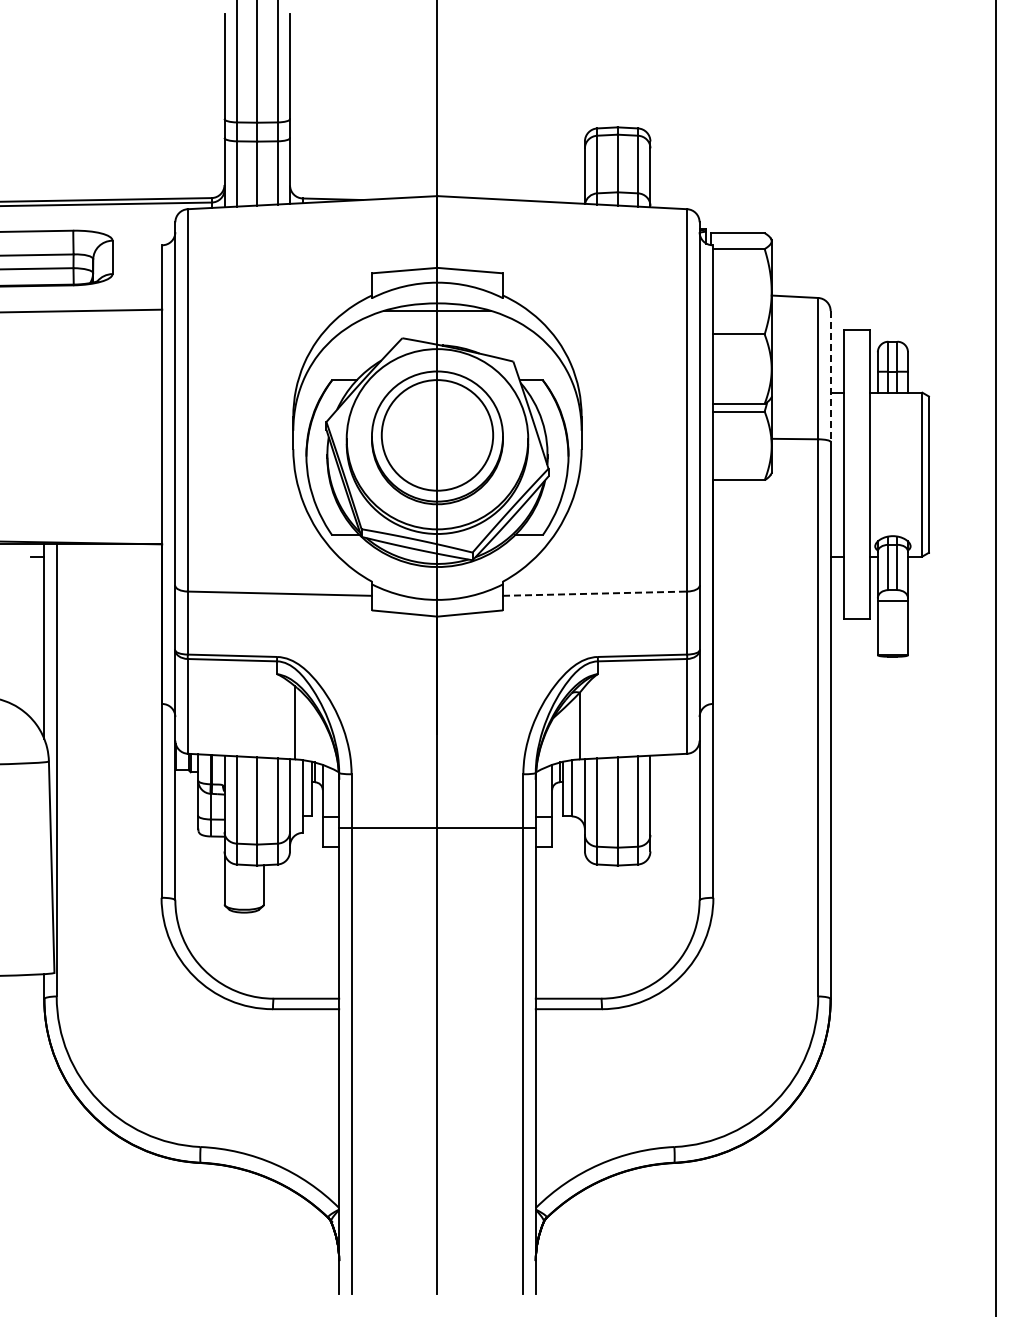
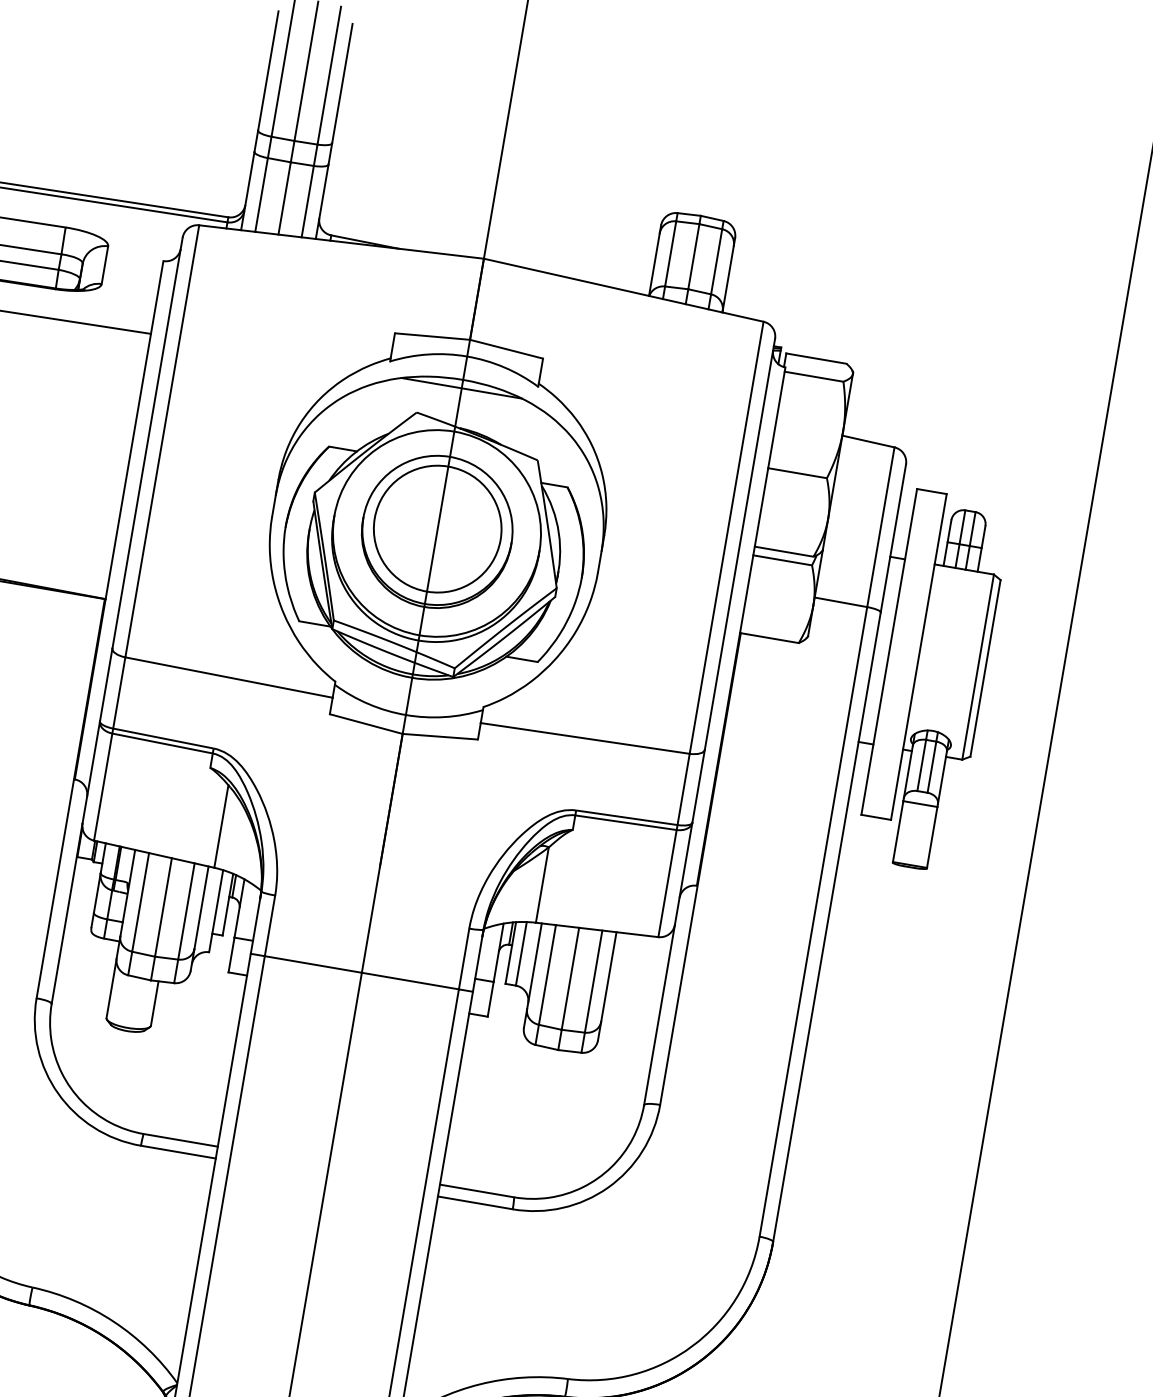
line: (830, 377) -> (893, 539), dashed -> solid
line: (595, 593) -> (585, 738), dashed -> solid

